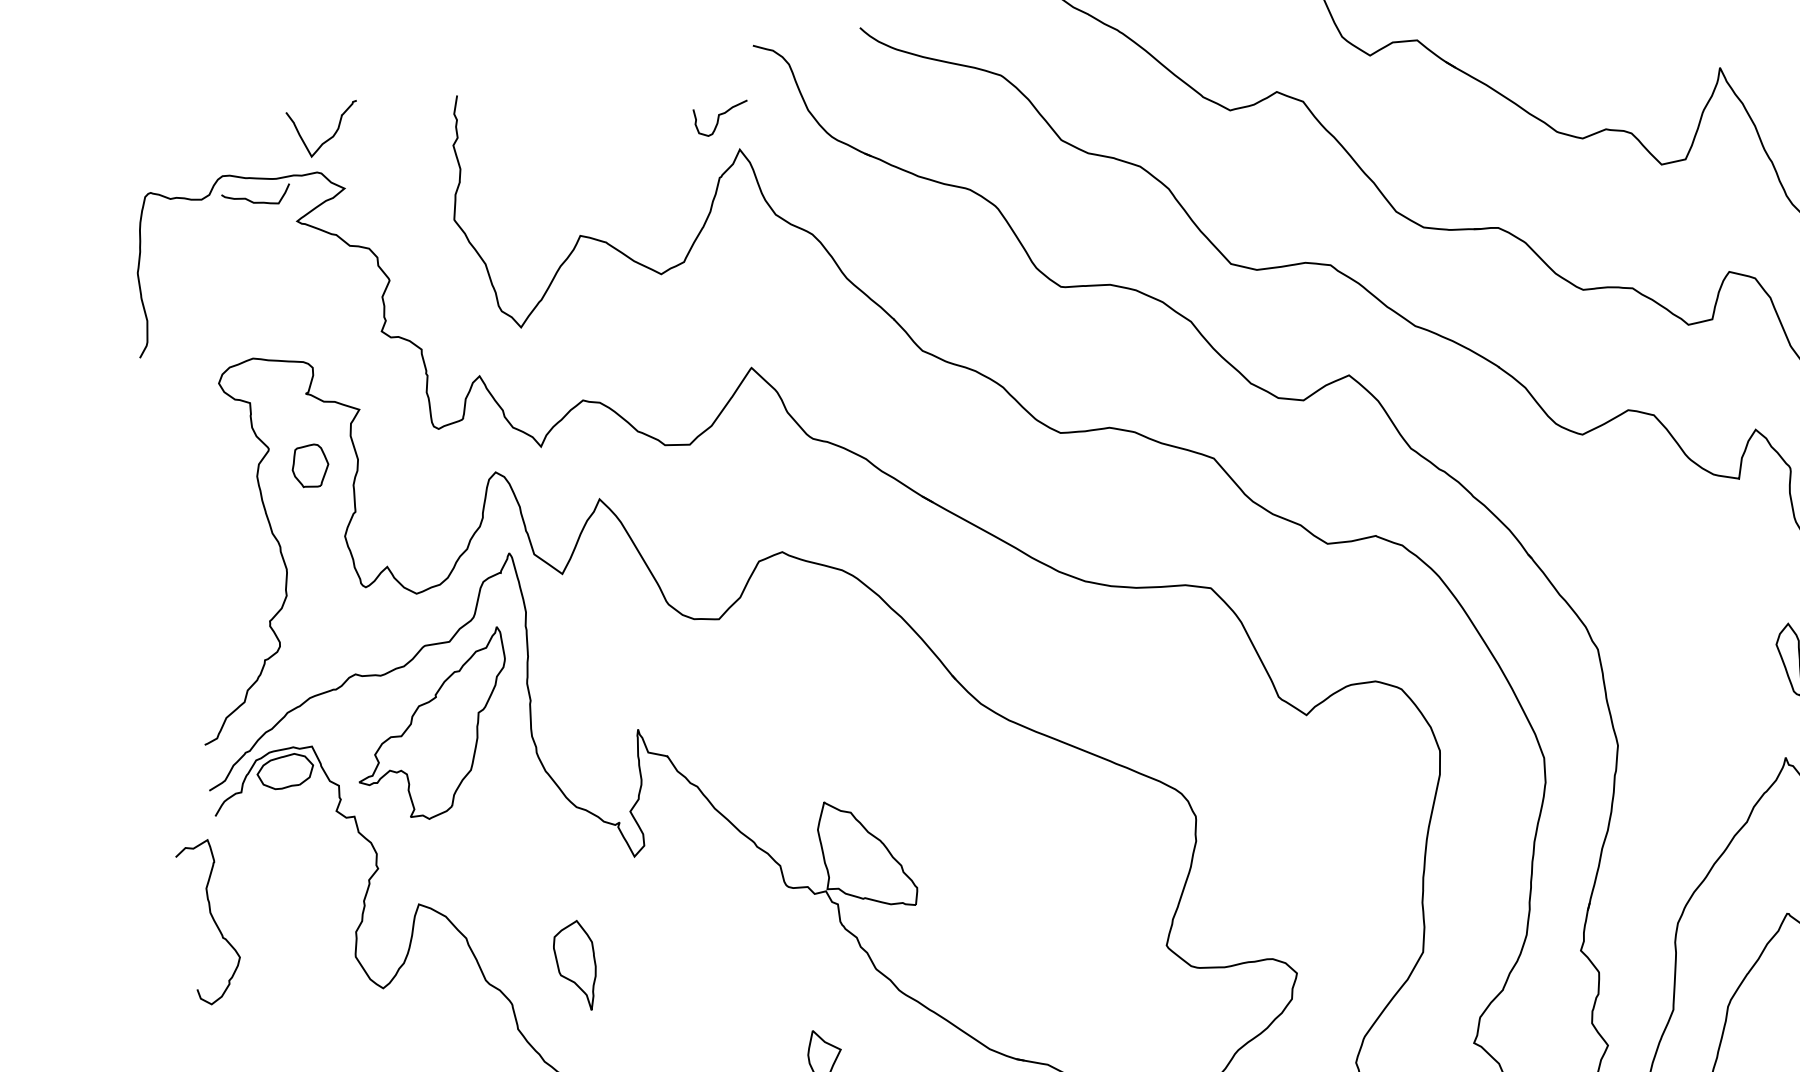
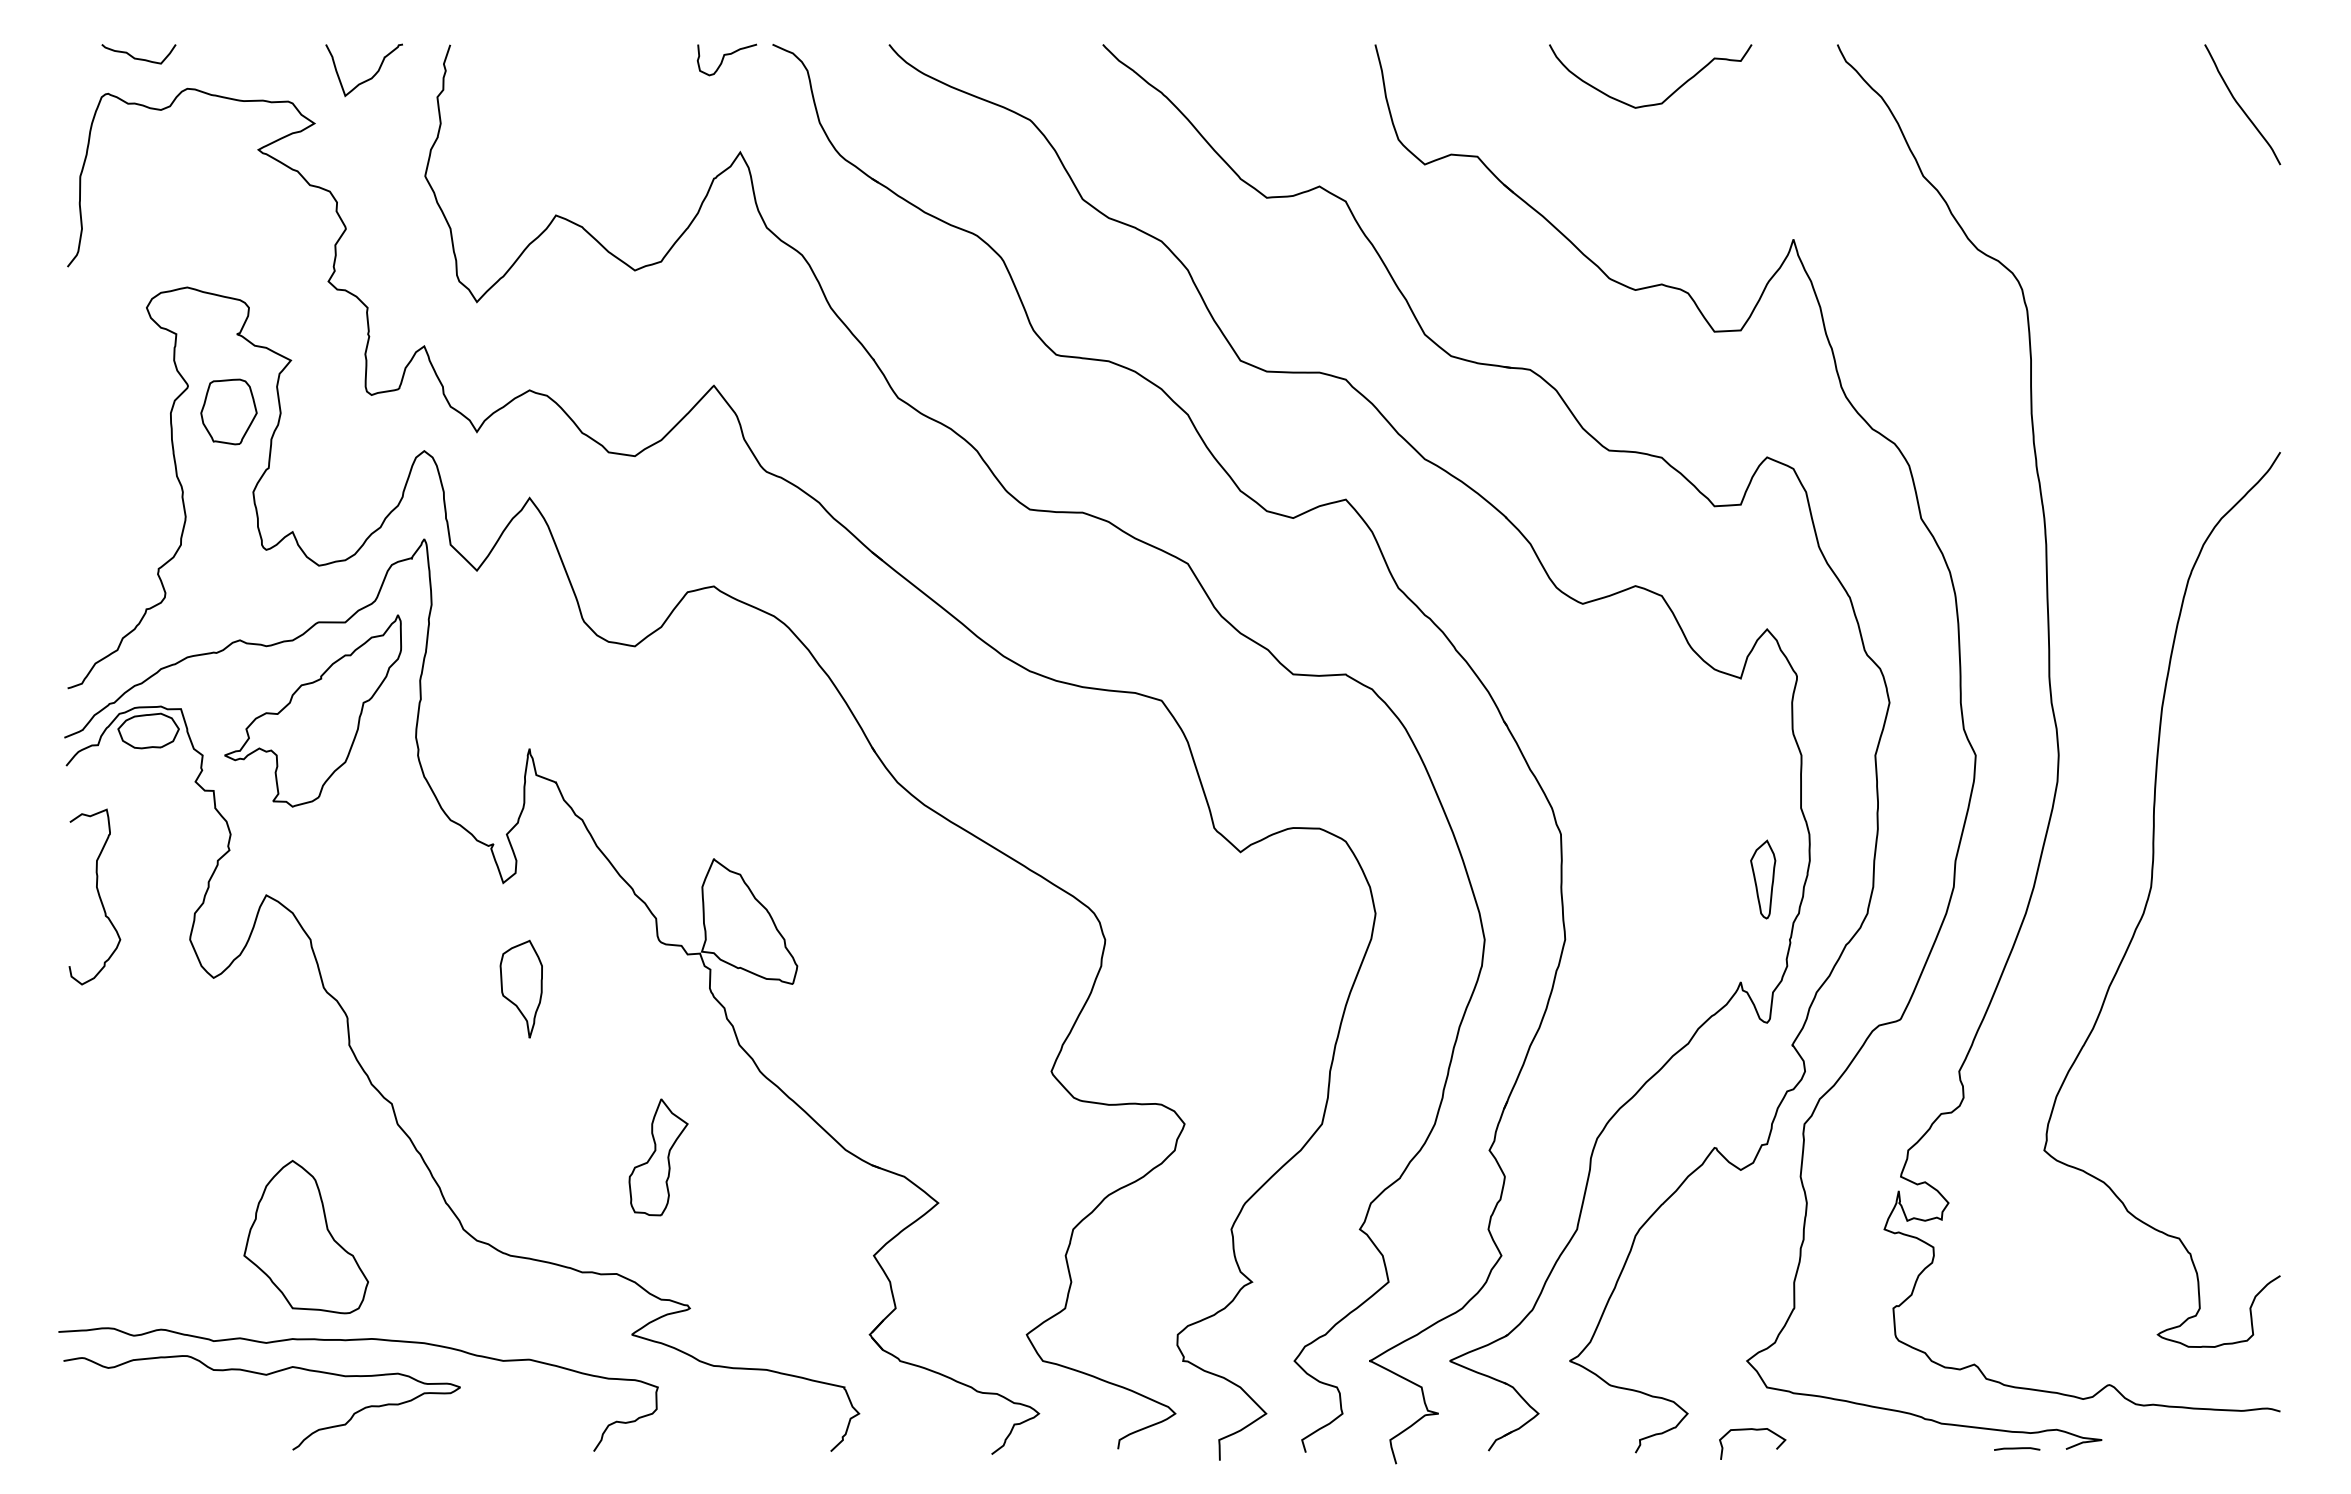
curve: (719, 117) -> (724, 57), moved
curve: (328, 138) -> (366, 79), moved
curve: (255, 201) -> (136, 57), moved
part: (309, 466) -> (228, 411), size x1.43
curve: (213, 921) -> (98, 896), moved
part: (575, 966) -> (520, 988), moved

